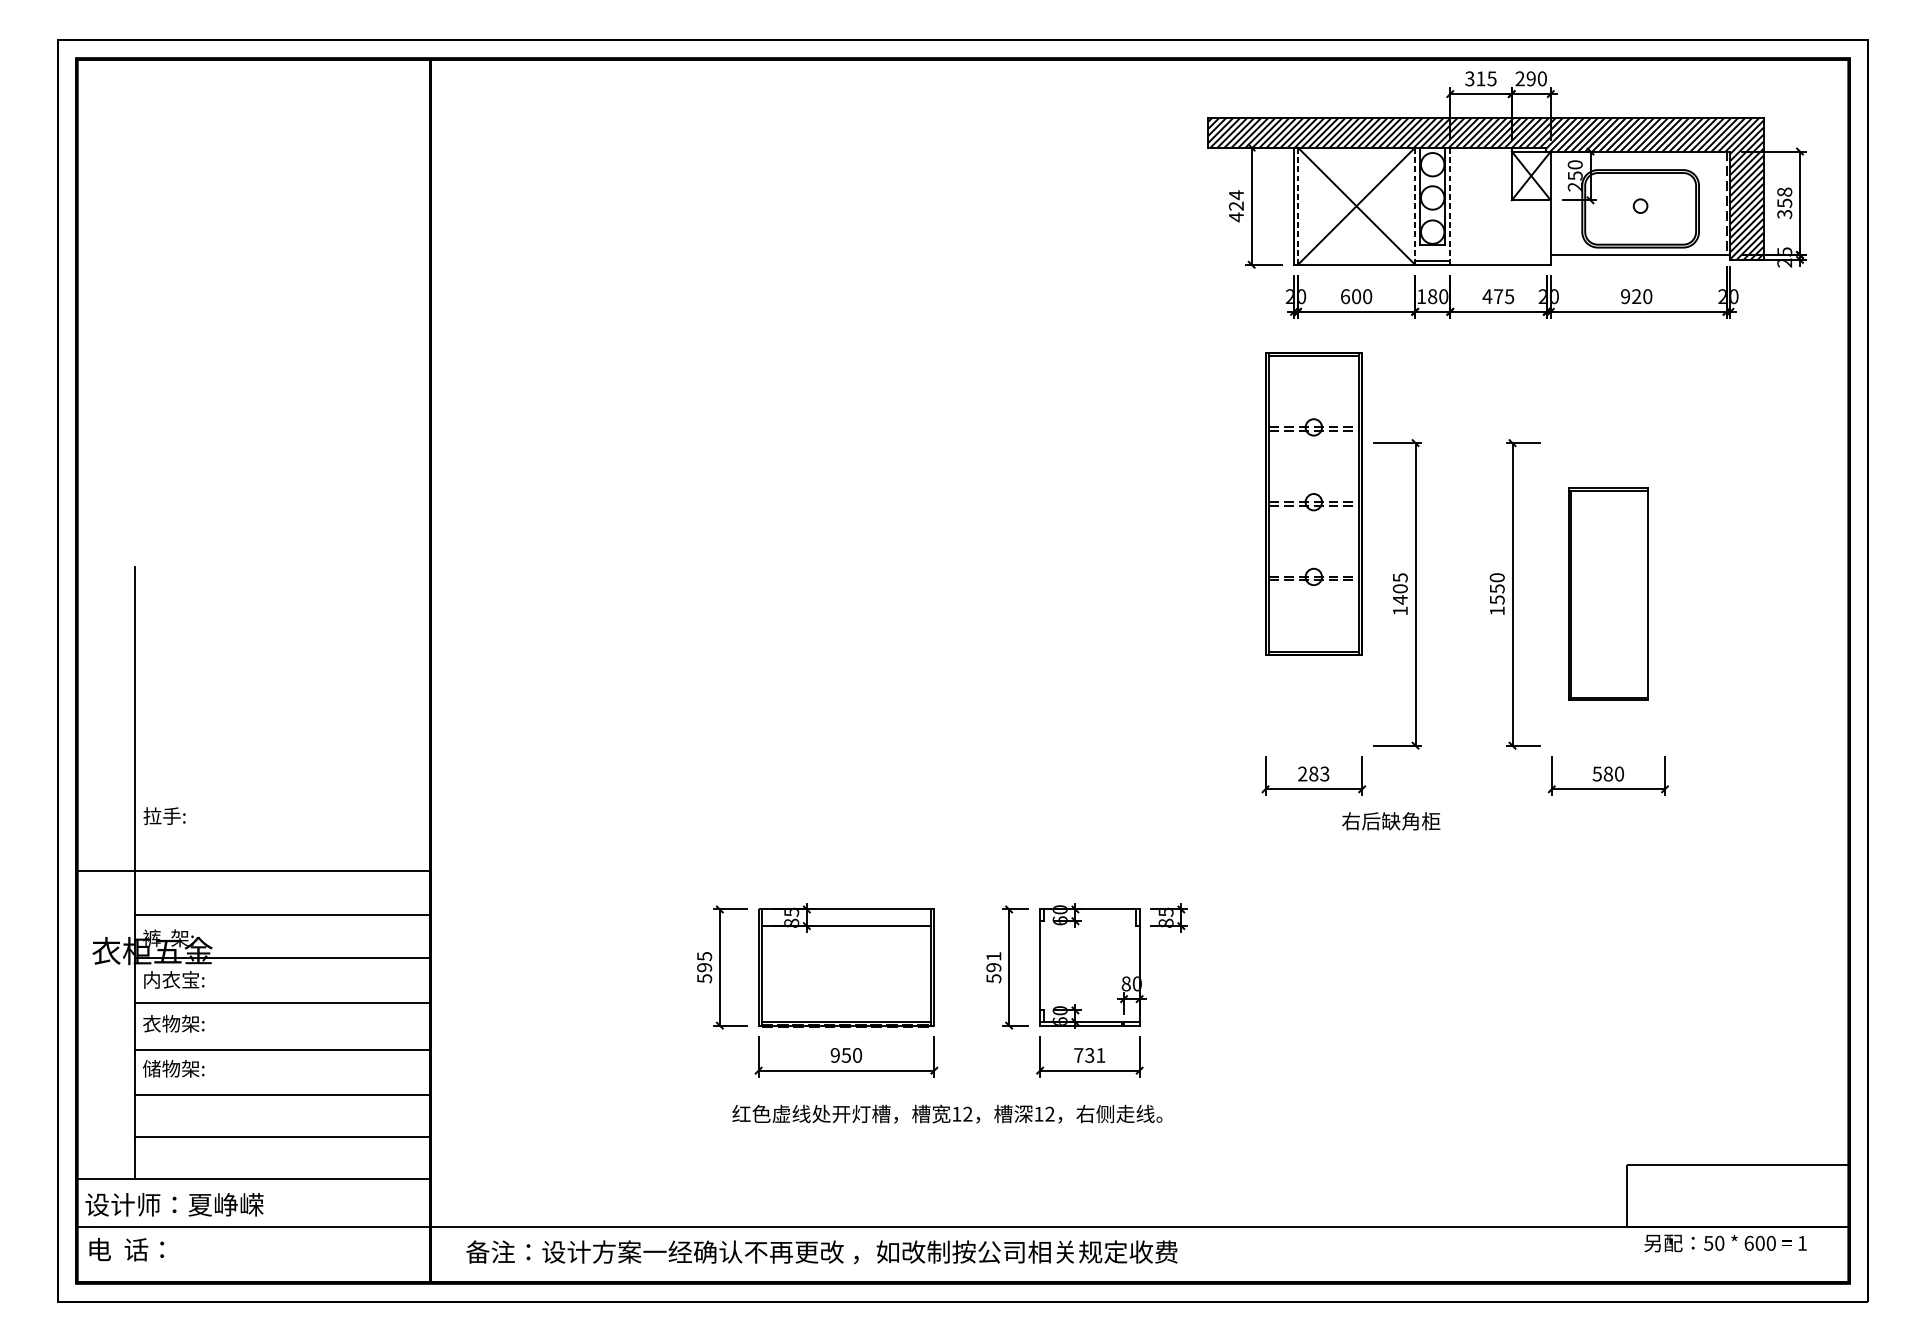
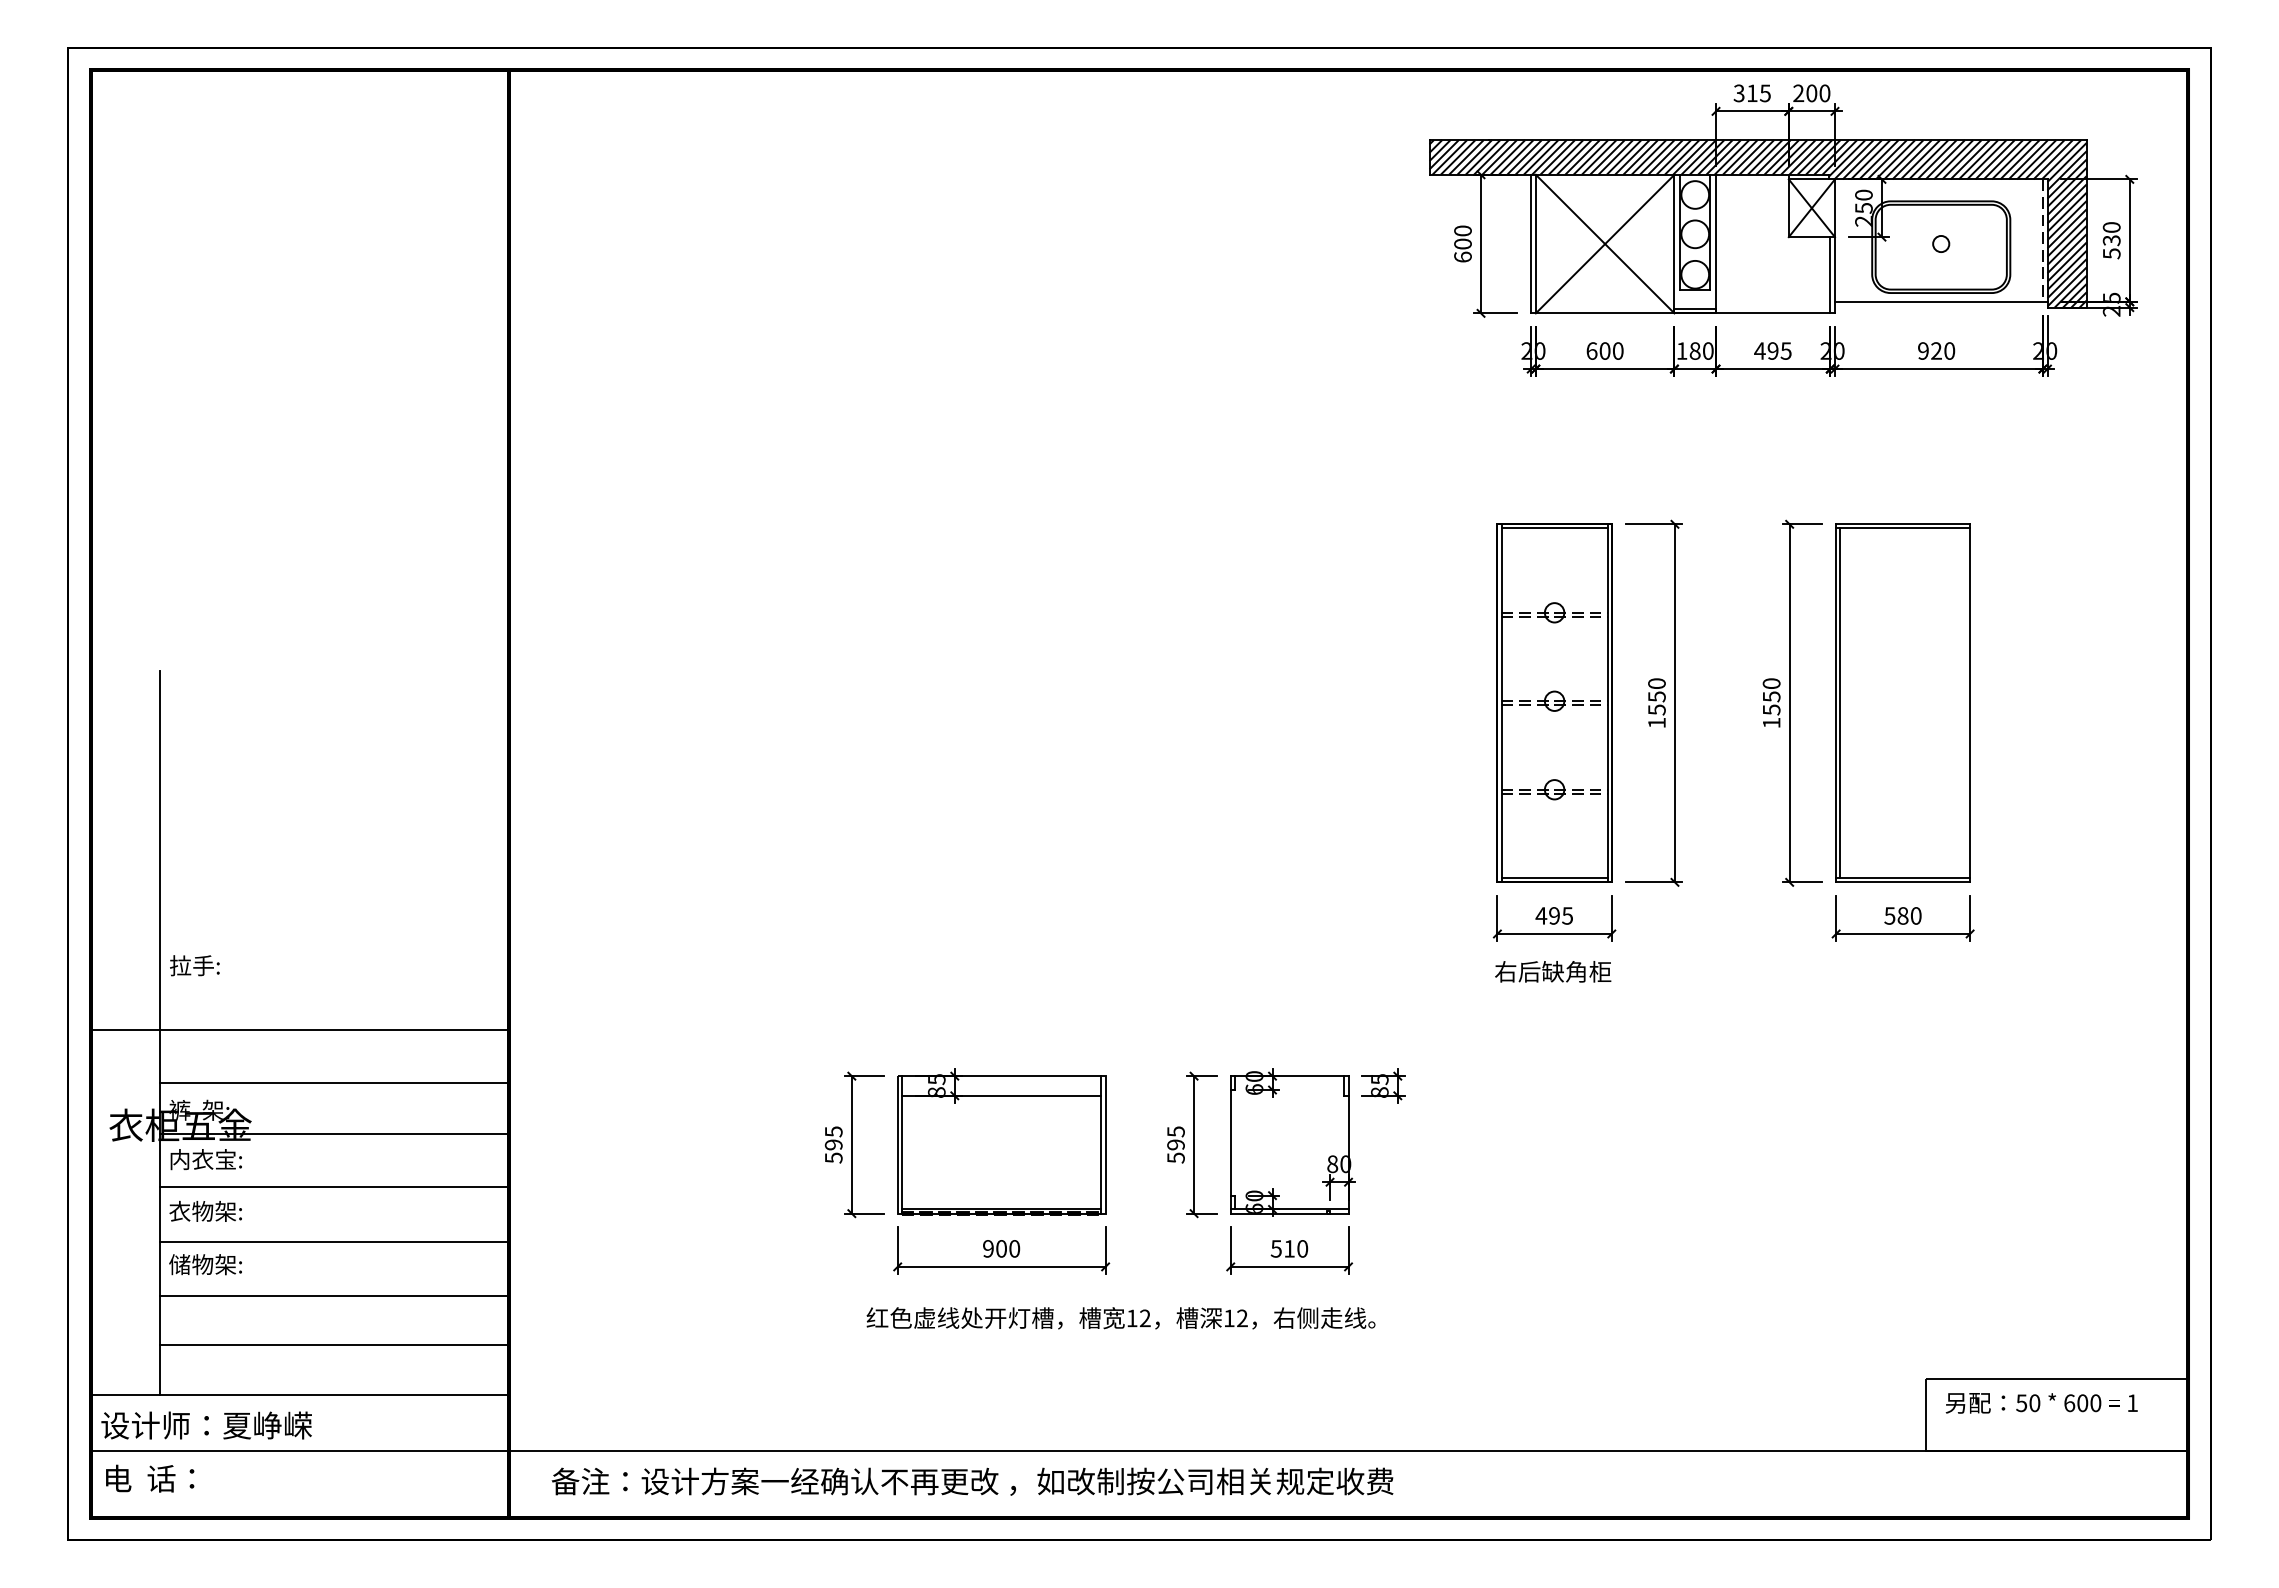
text: (1530, 78) -> (1811, 93), 290 -> 200
text: (1784, 203) -> (2111, 240), 358 -> 530
text: (1235, 206) -> (1462, 244), 424 -> 600
line: (1297, 206) -> (1535, 244), dashed -> solid
line: (1415, 206) -> (1674, 244), dashed -> solid
line: (1450, 206) -> (1716, 244), dashed -> solid
line: (1547, 232) -> (1830, 275), added
text: (1498, 296) -> (1772, 350), 475 -> 495
part: (1313, 503) -> (1554, 702), moved
text: (1399, 588) -> (1656, 696), 1405 -> 1550
part: (1607, 593) -> (1902, 702), size x1.43
text: (1312, 773) -> (1553, 915), 283 -> 495
text: (1391, 821) -> (1553, 971), moved
text: (993, 956) -> (1175, 1131), 591 -> 595
text: (846, 1055) -> (1001, 1248), 950 -> 900
text: (1089, 1055) -> (1289, 1248), 731 -> 510
text: (1725, 1243) -> (2041, 1403), moved

